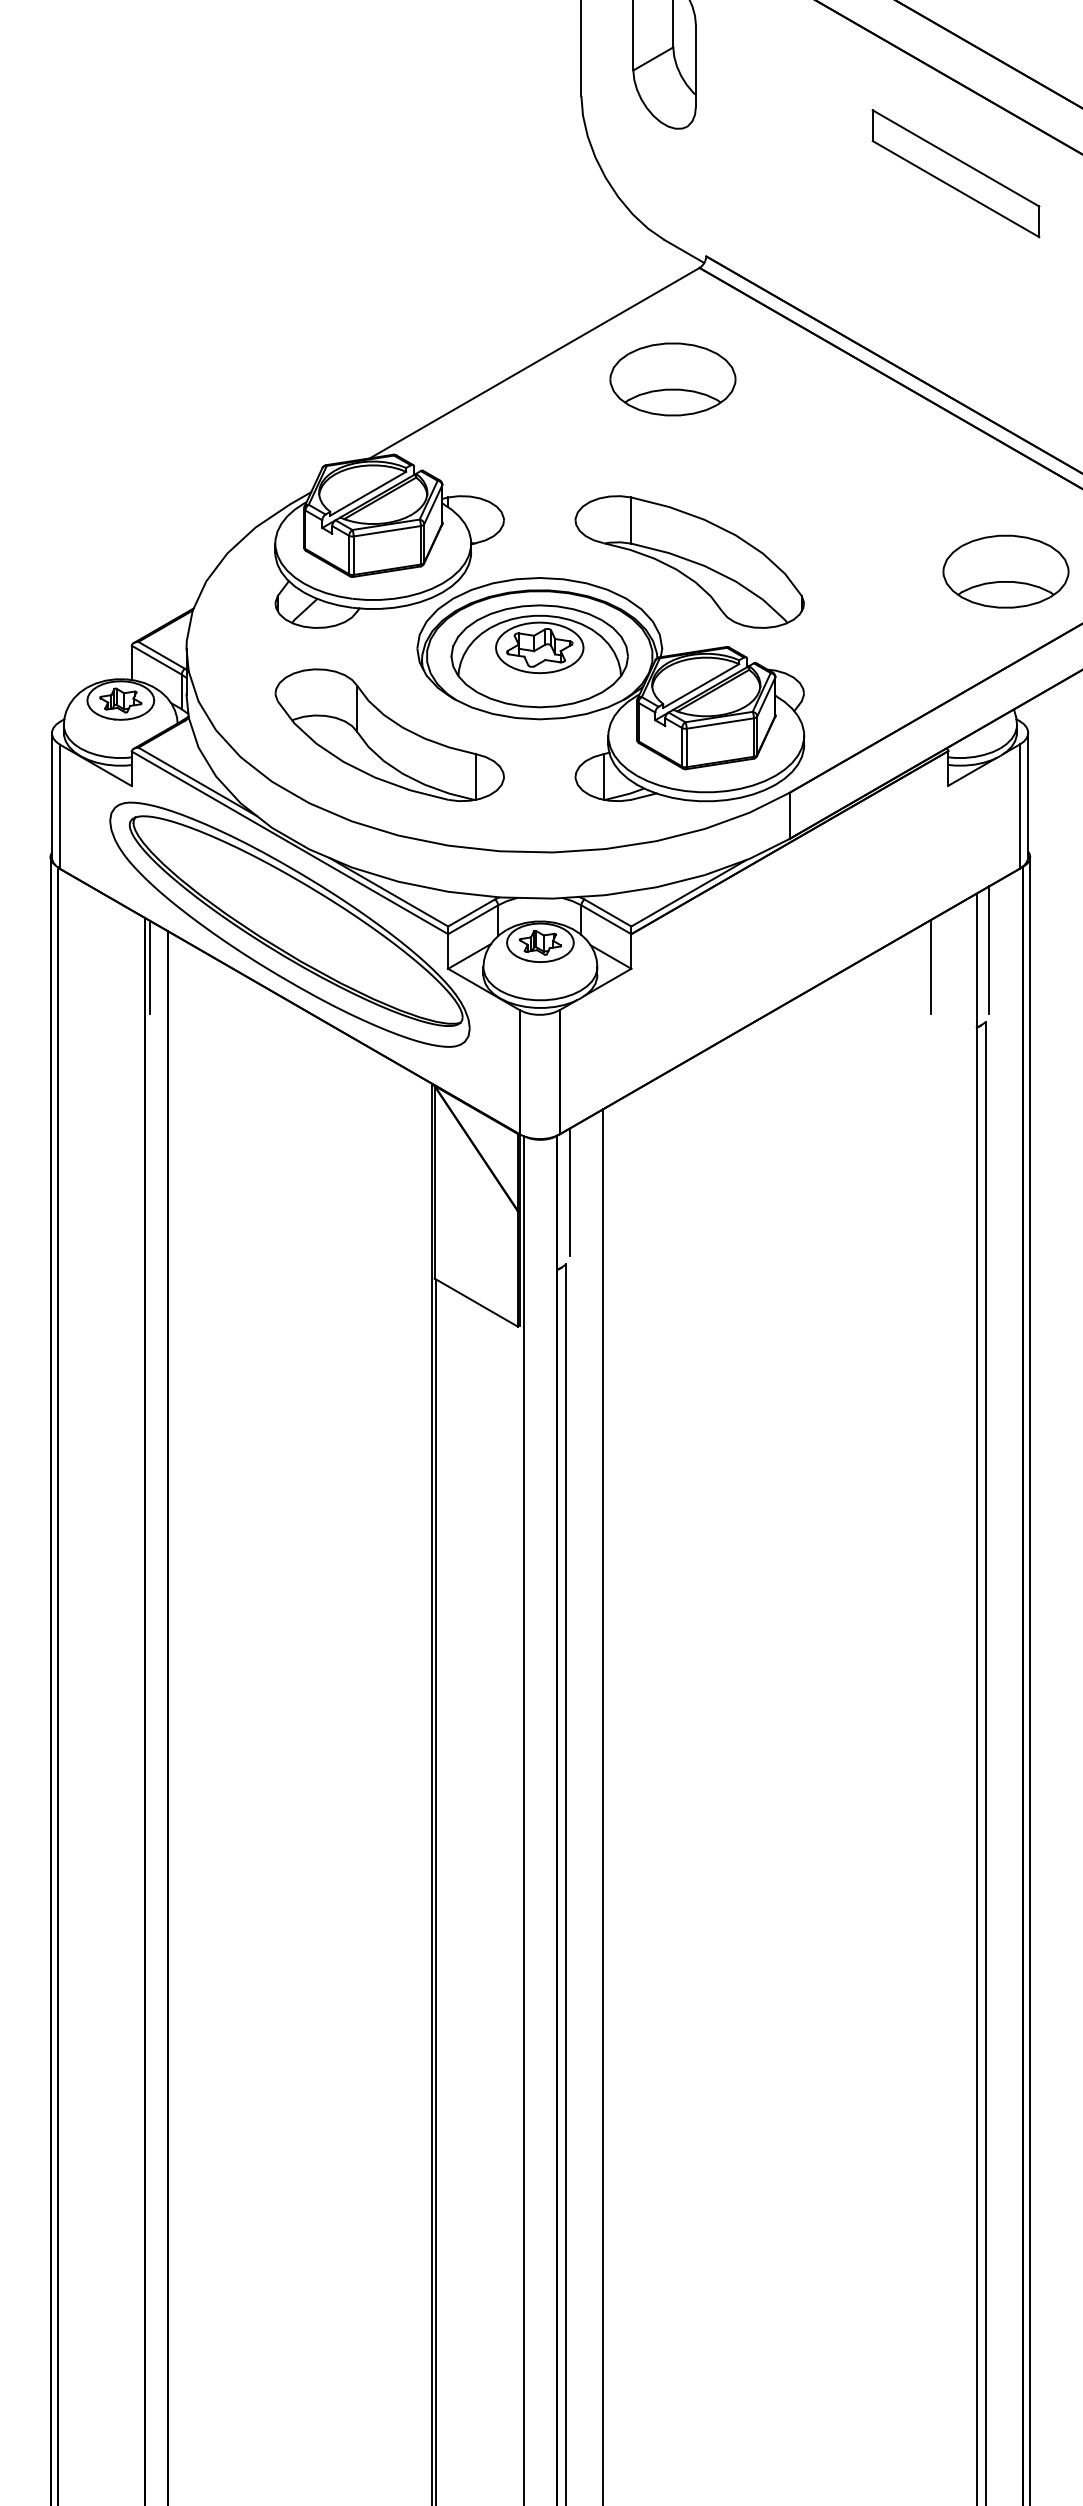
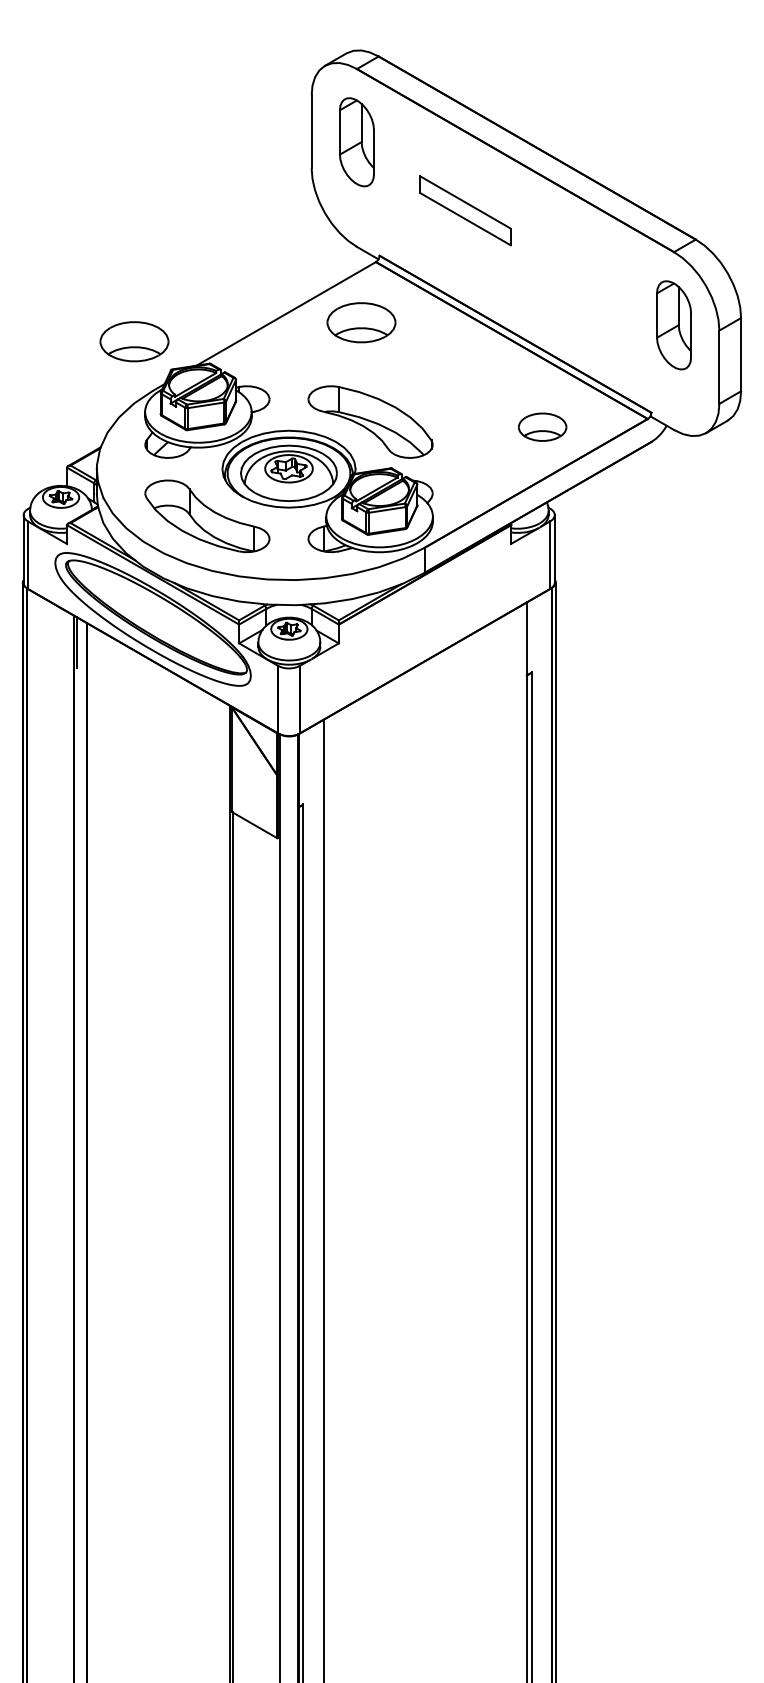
part: (956, 173) -> (465, 210), moved
part: (255, 413) -> (134, 341), added
part: (1005, 570) -> (542, 426), size x0.7
line: (989, 948) -> (533, 632), removed
line: (930, 965) -> (501, 641), removed
line: (570, 1191) -> (305, 764), removed

